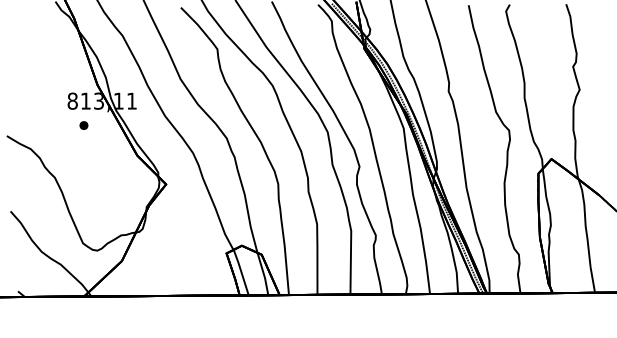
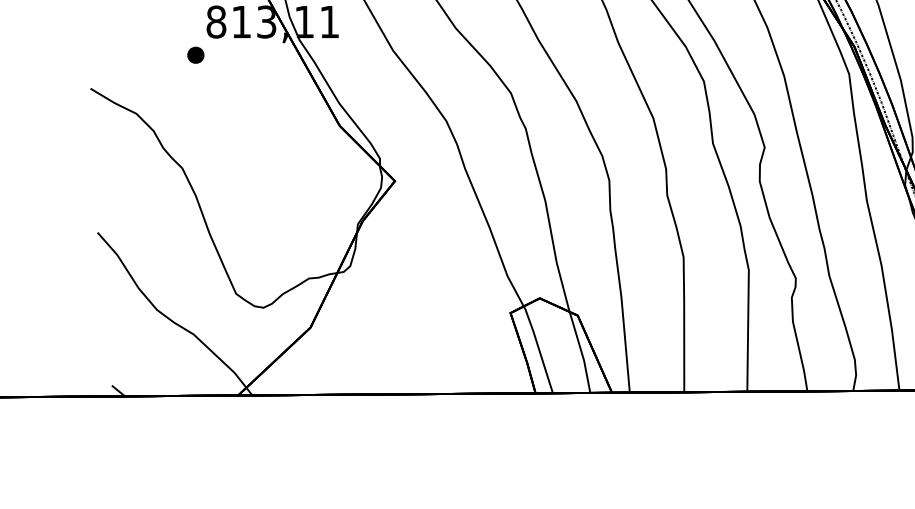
part: (83, 125) -> (194, 55), moved

